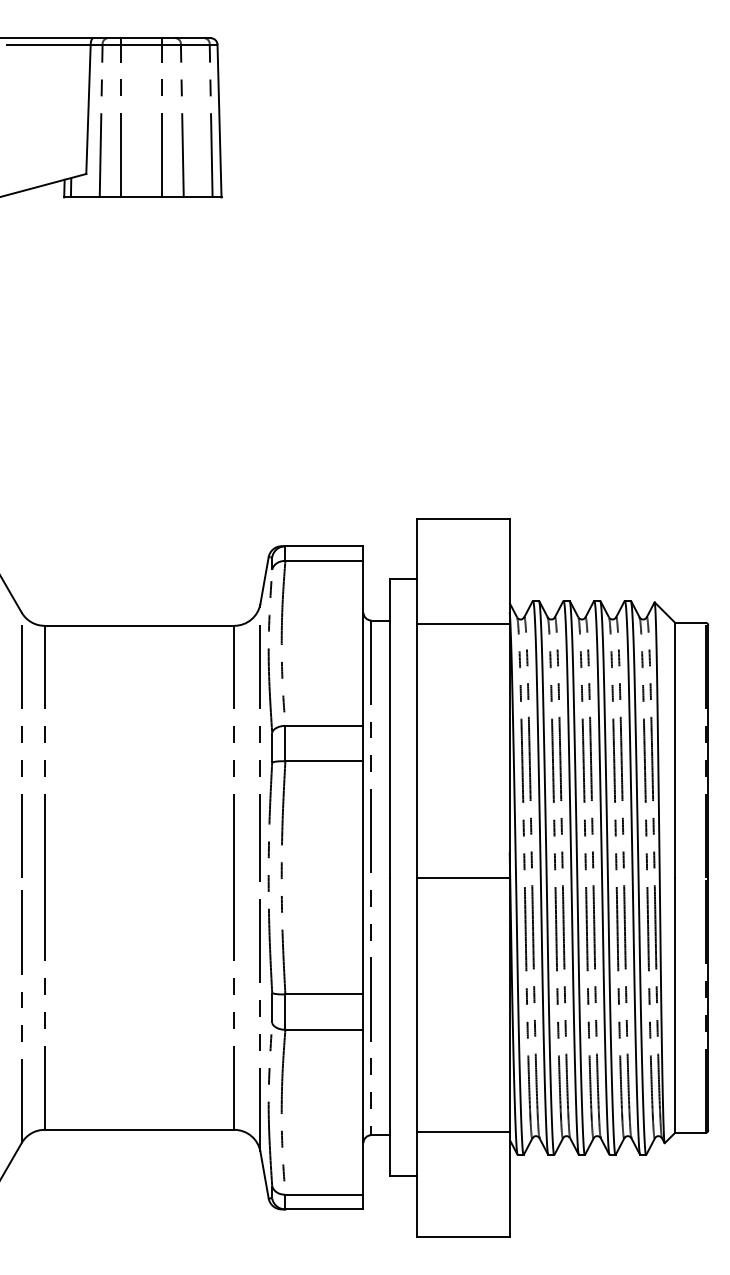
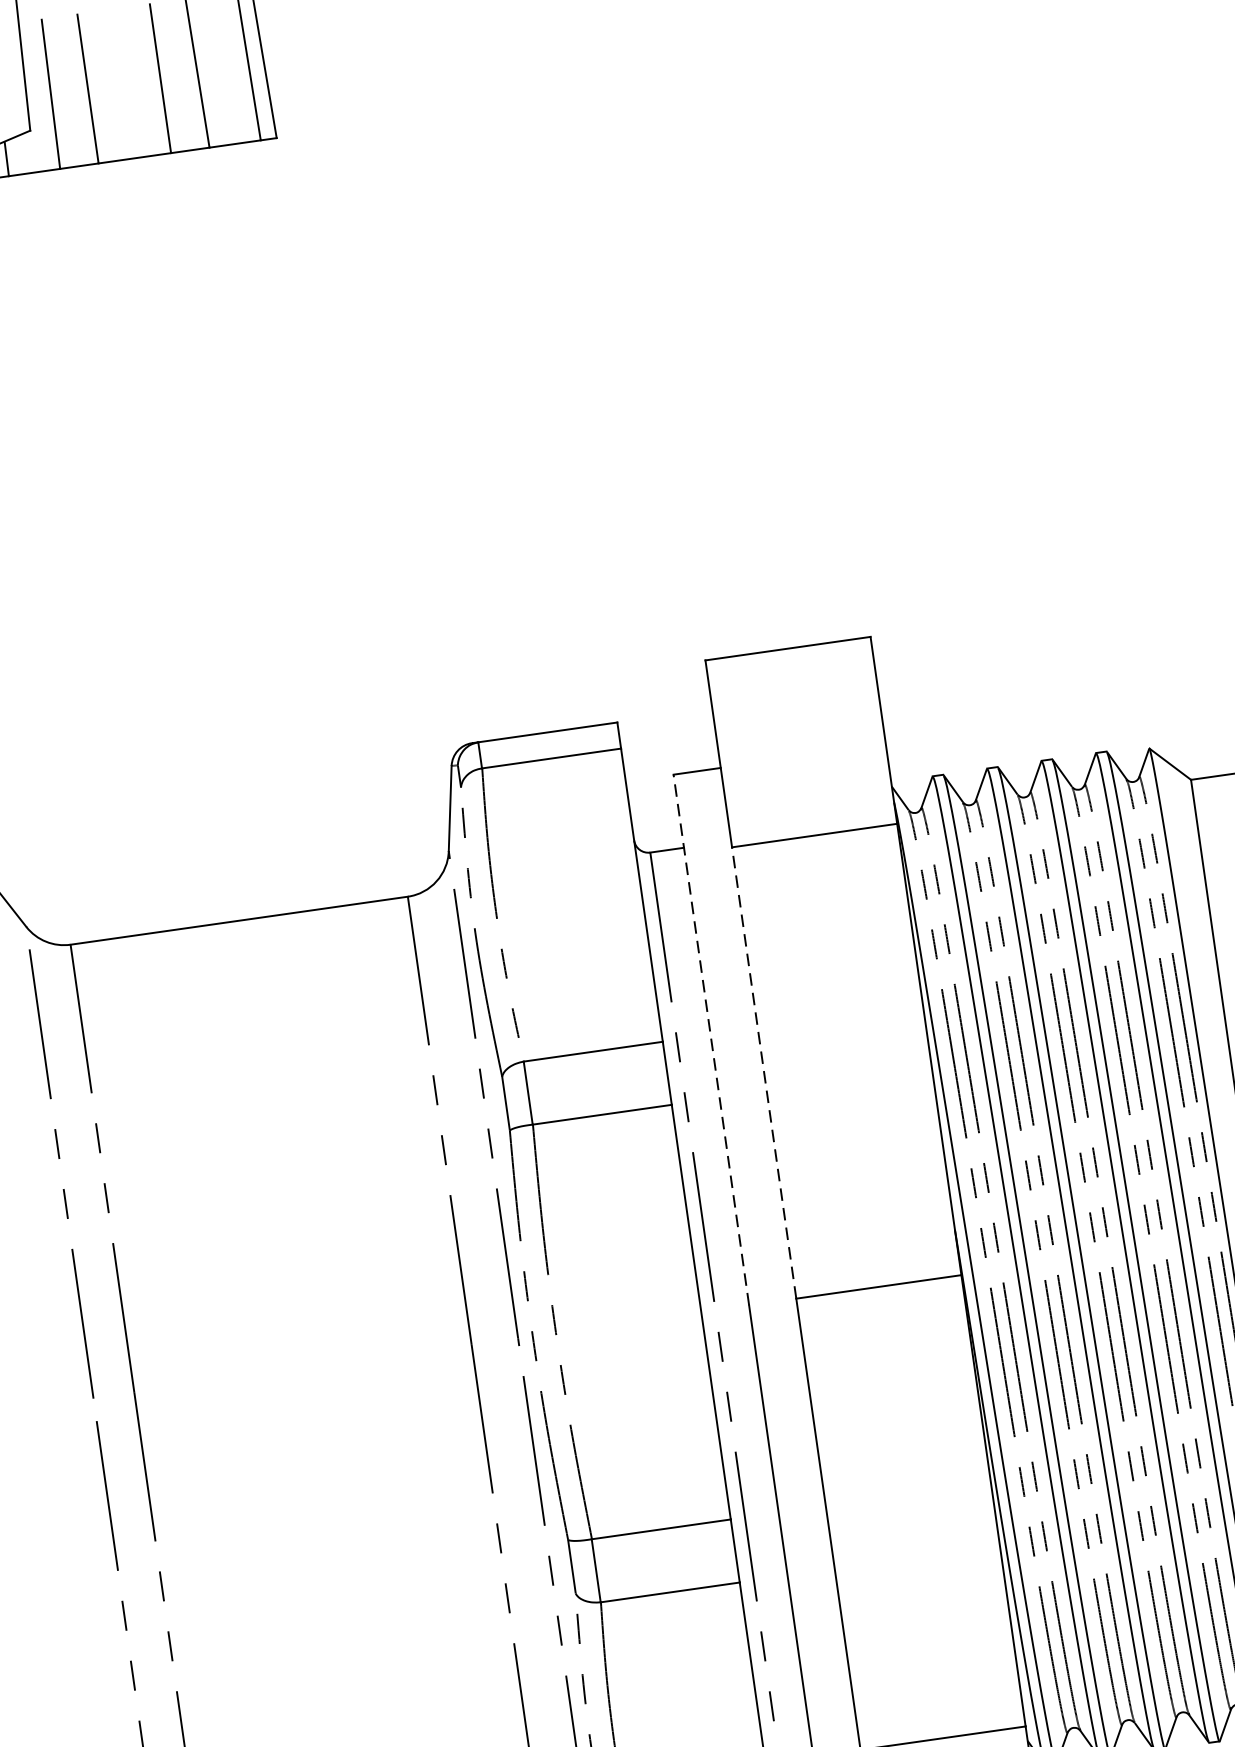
line: (390, 728) -> (711, 1039), solid -> dashed
line: (416, 750) -> (763, 1072), solid -> dashed

